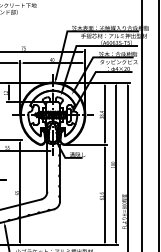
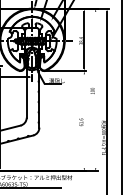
line: (116, 163) -> (95, 89), removed
line: (104, 195) -> (83, 121), removed

